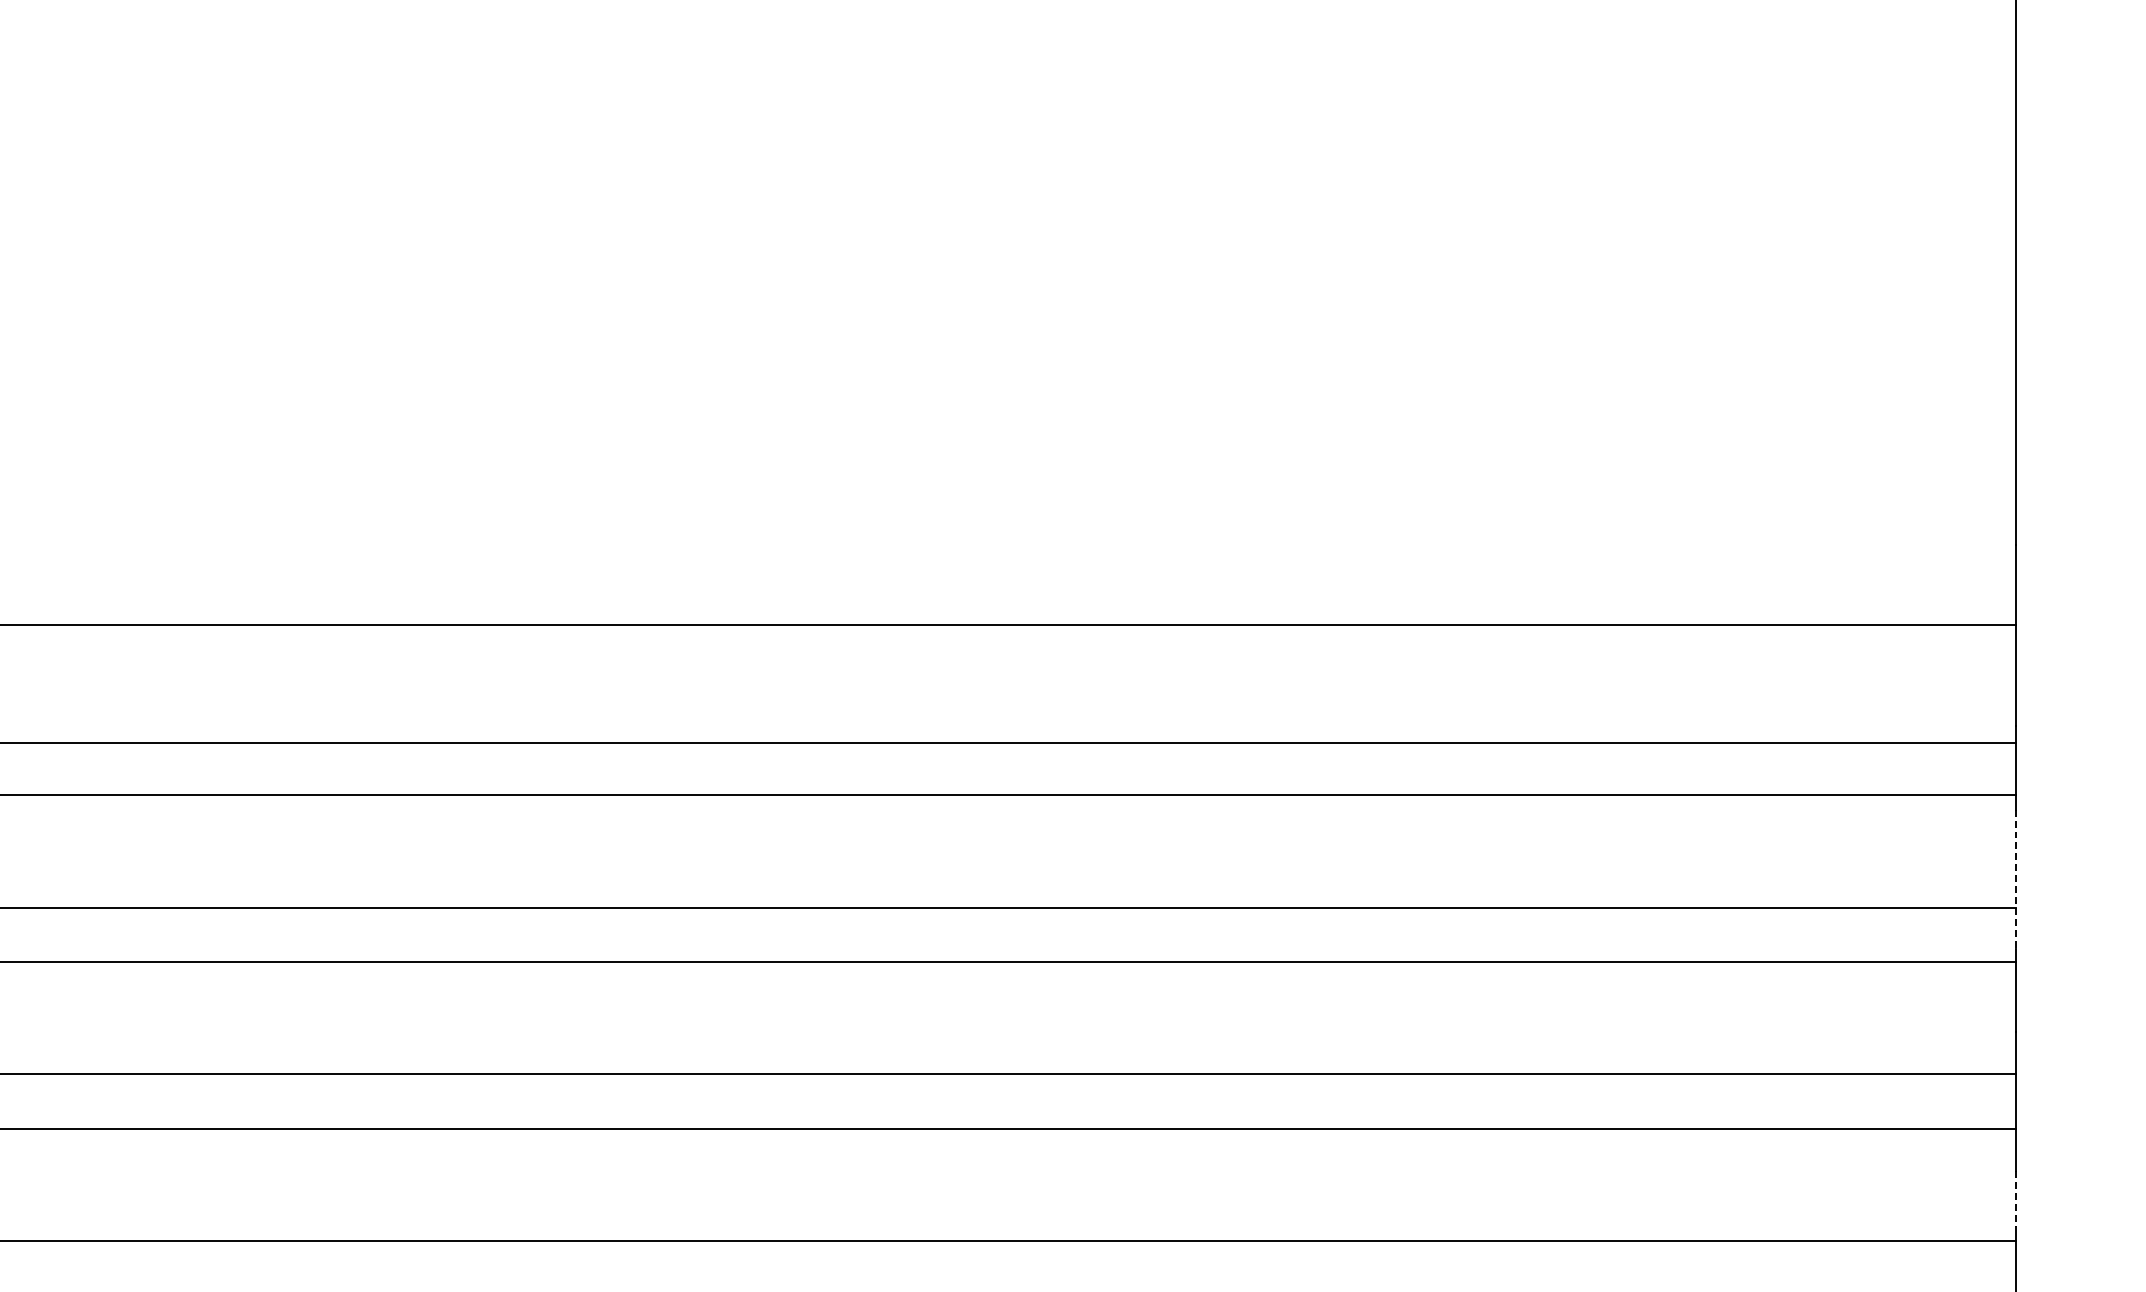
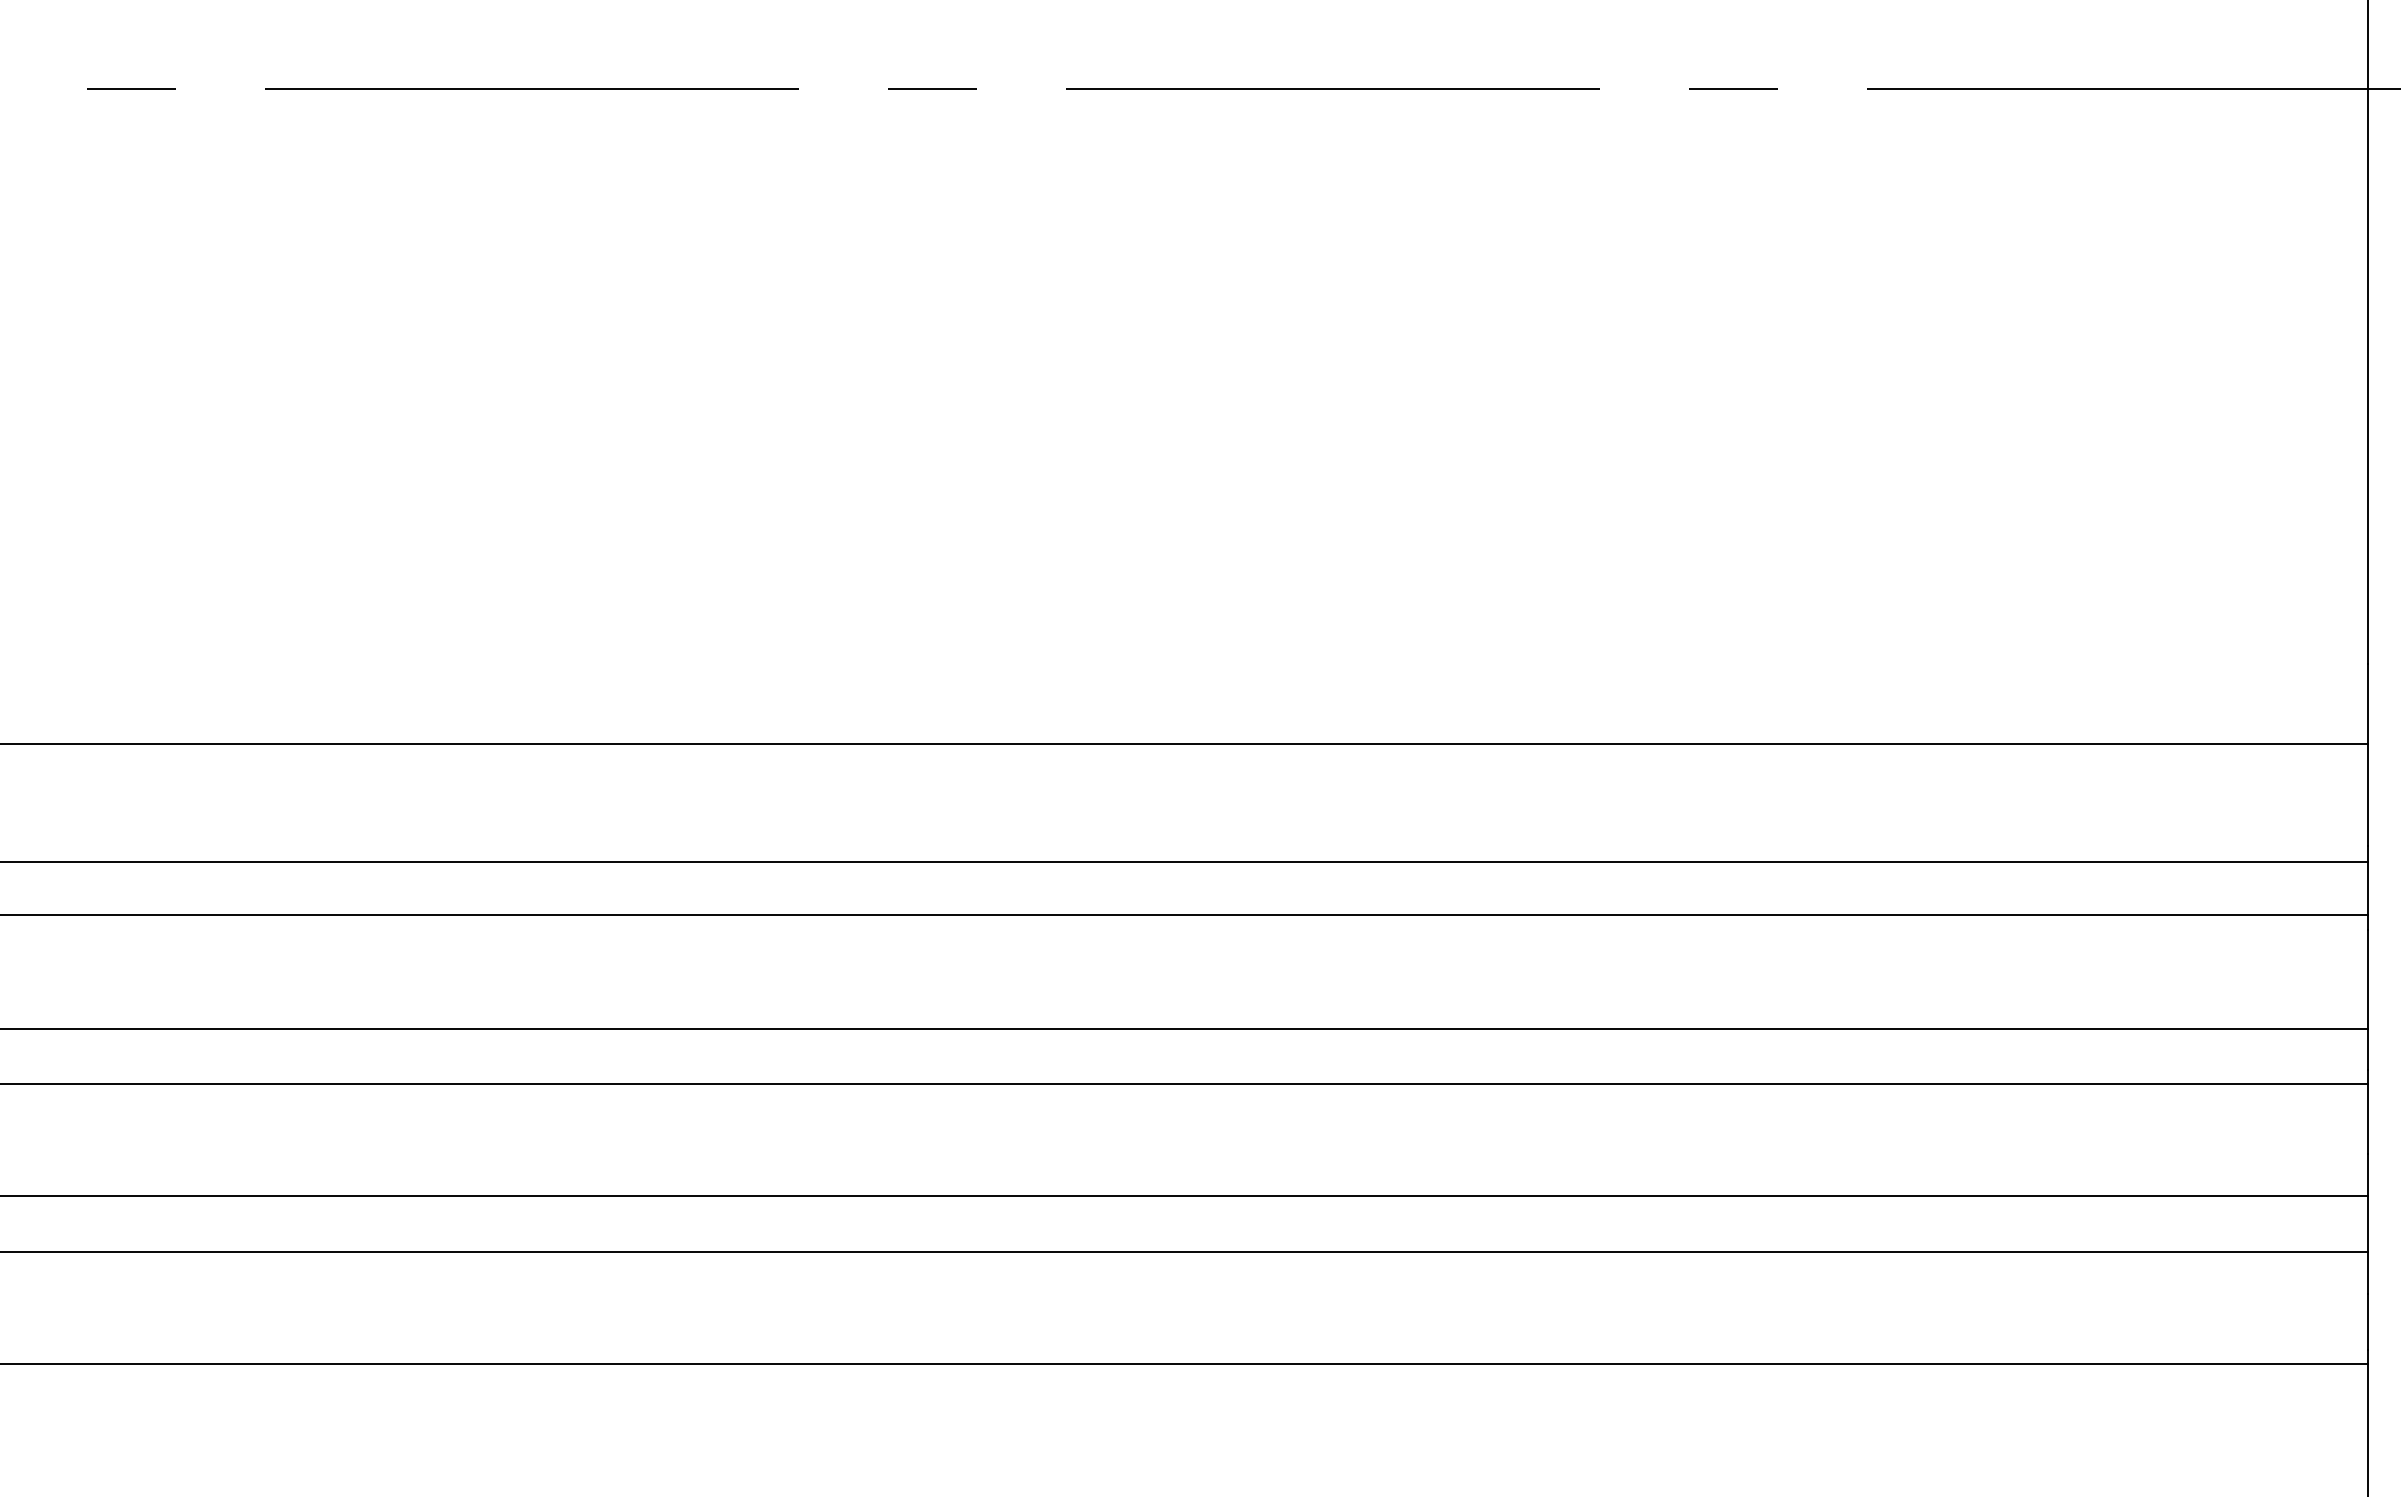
line: (2015, 879) -> (2367, 1000), dashed -> solid
line: (2015, 1199) -> (2367, 1322), dashed -> solid

